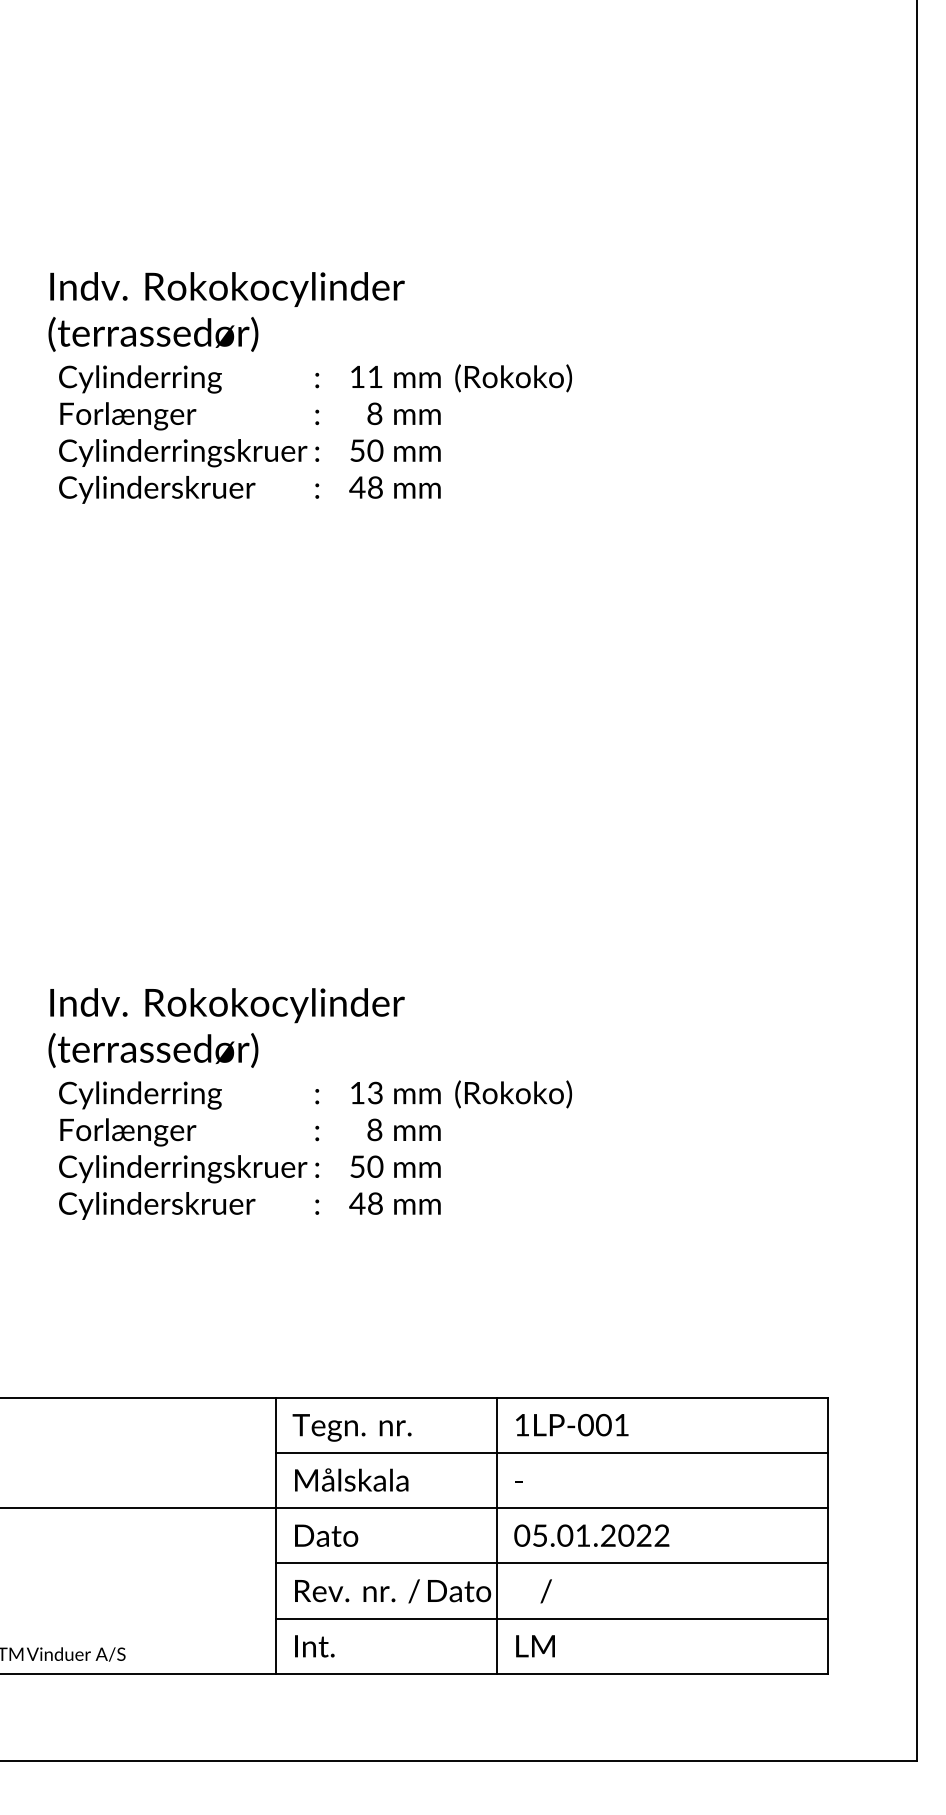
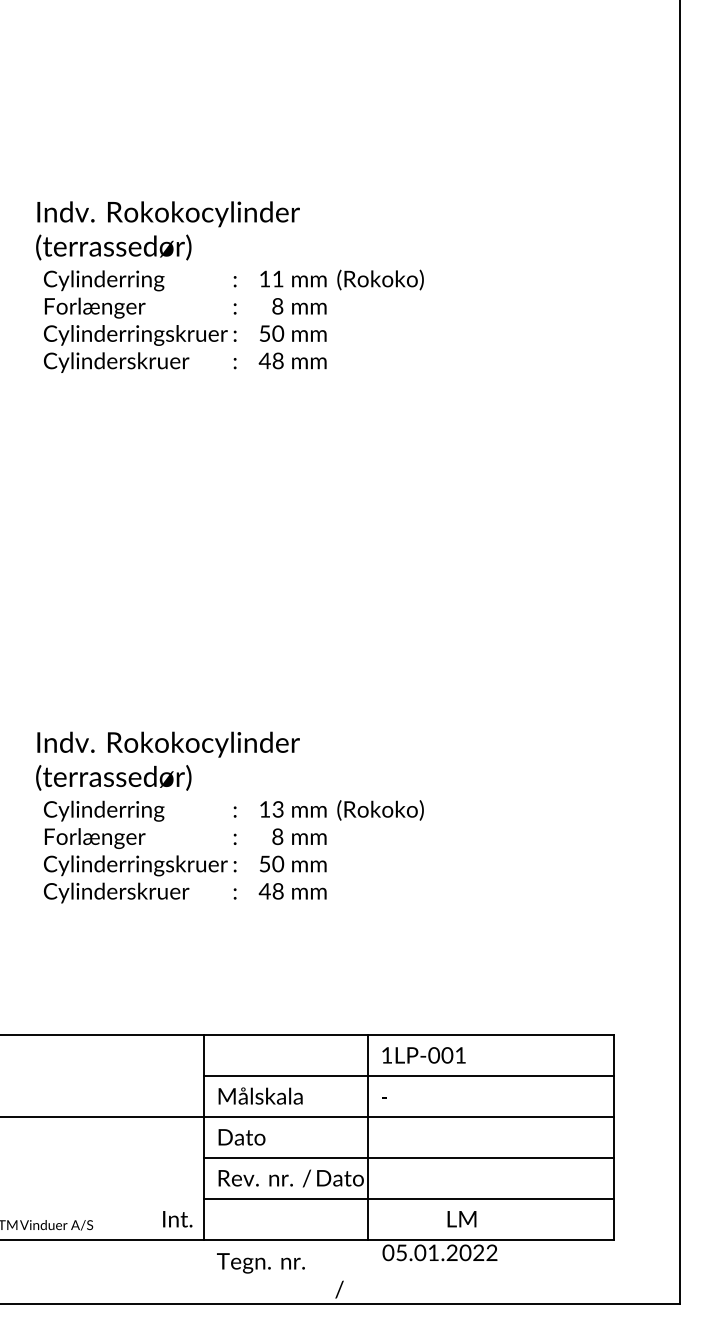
text: (351, 1427) -> (260, 1263), moved
text: (591, 1535) -> (439, 1252), moved
text: (545, 1591) -> (339, 1289), moved
text: (314, 1646) -> (177, 1219), moved
text: (535, 1646) -> (461, 1219), moved

